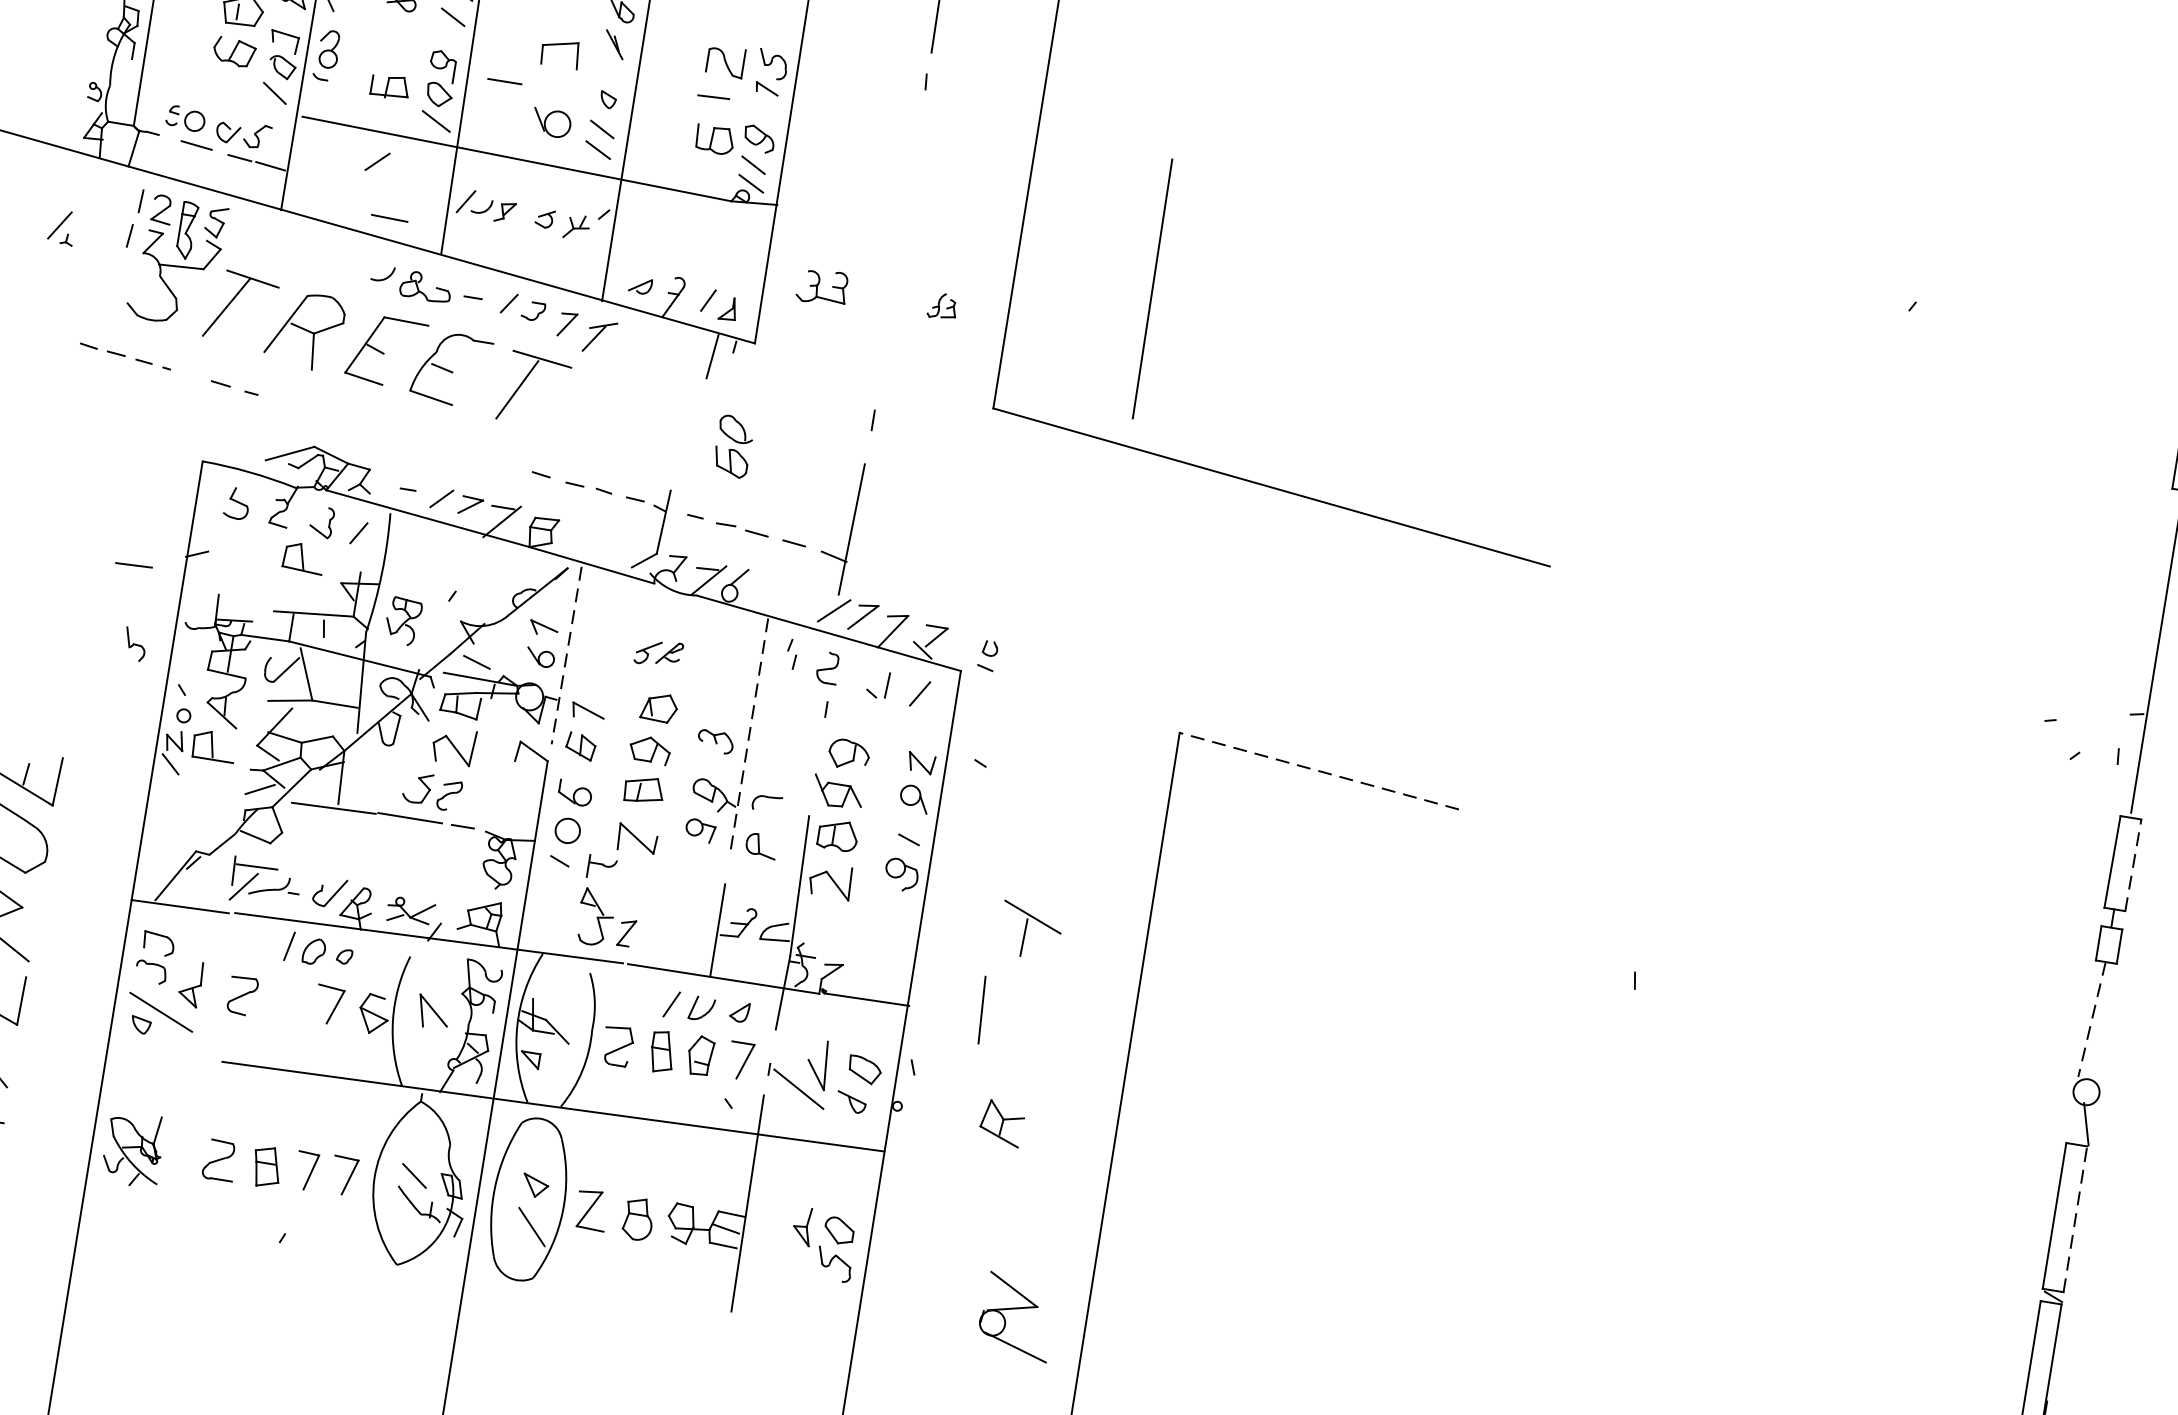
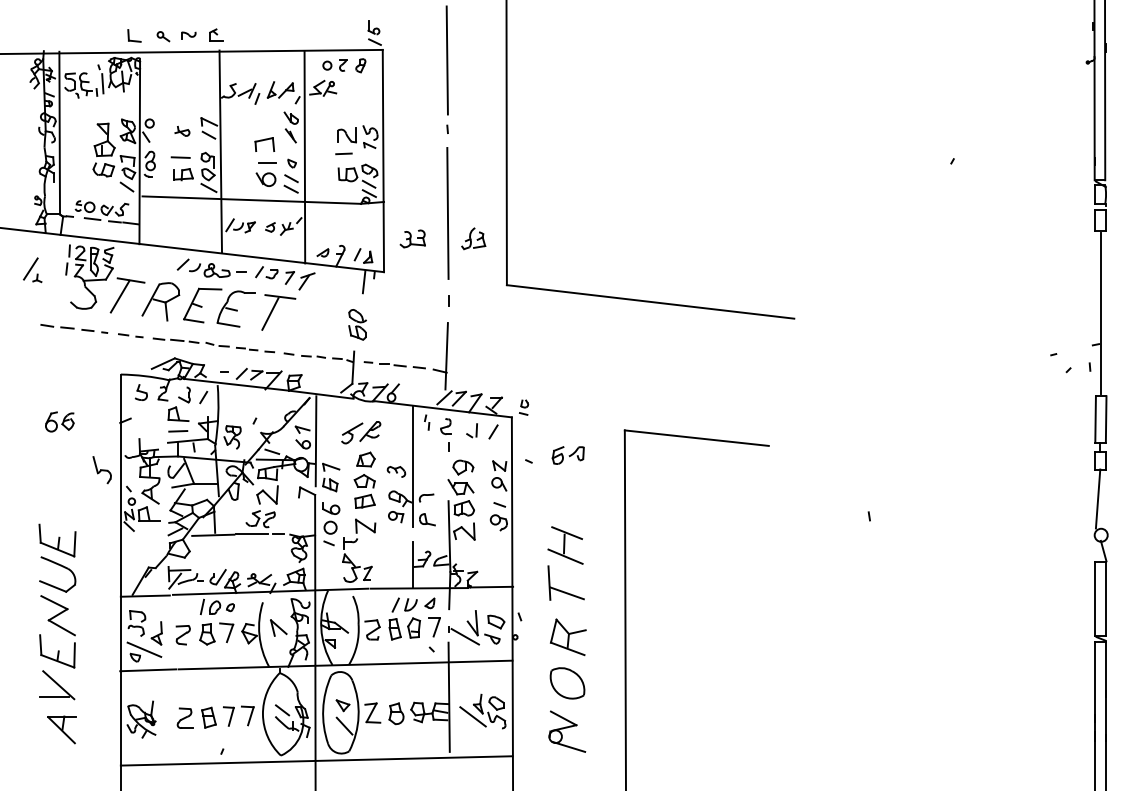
line: (504, 80) -> (267, 162), moved
line: (376, 161) -> (182, 264), moved
line: (389, 218) -> (180, 157), moved
part: (61, 227) -> (32, 270), size x1.43
line: (1151, 288) -> (447, 213), moved
part: (942, 305) -> (473, 238), size x1.67
part: (125, 355) -> (74, 328), size x1.43
part: (394, 433) -> (213, 345), added
part: (733, 445) -> (357, 324), moved
part: (66, 534) -> (59, 421), added
line: (134, 565) -> (178, 431), moved
part: (133, 644) -> (101, 470), size x1.67
part: (659, 652) -> (361, 432), size x1.67
line: (567, 656) -> (316, 441), dashed -> solid
line: (749, 736) -> (412, 466), dashed -> solid
part: (1058, 764) -> (567, 455), added
line: (1318, 771) -> (696, 438), dashed -> solid
line: (2133, 865) -> (1106, 419), dashed -> solid
line: (1022, 962) -> (565, 556), added
part: (290, 1002) -> (207, 634), added
line: (2092, 1018) -> (1098, 498), dashed -> solid
line: (1012, 1036) -> (566, 593), added
line: (162, 1054) -> (148, 670), added
part: (1002, 1123) -> (568, 637), size x1.67
part: (985, 1214) -> (567, 683), added
line: (2074, 1218) -> (1105, 598), dashed -> solid
line: (787, 1248) -> (472, 716), added
line: (465, 1285) -> (316, 760), added
part: (1017, 1316) -> (567, 731), moved

